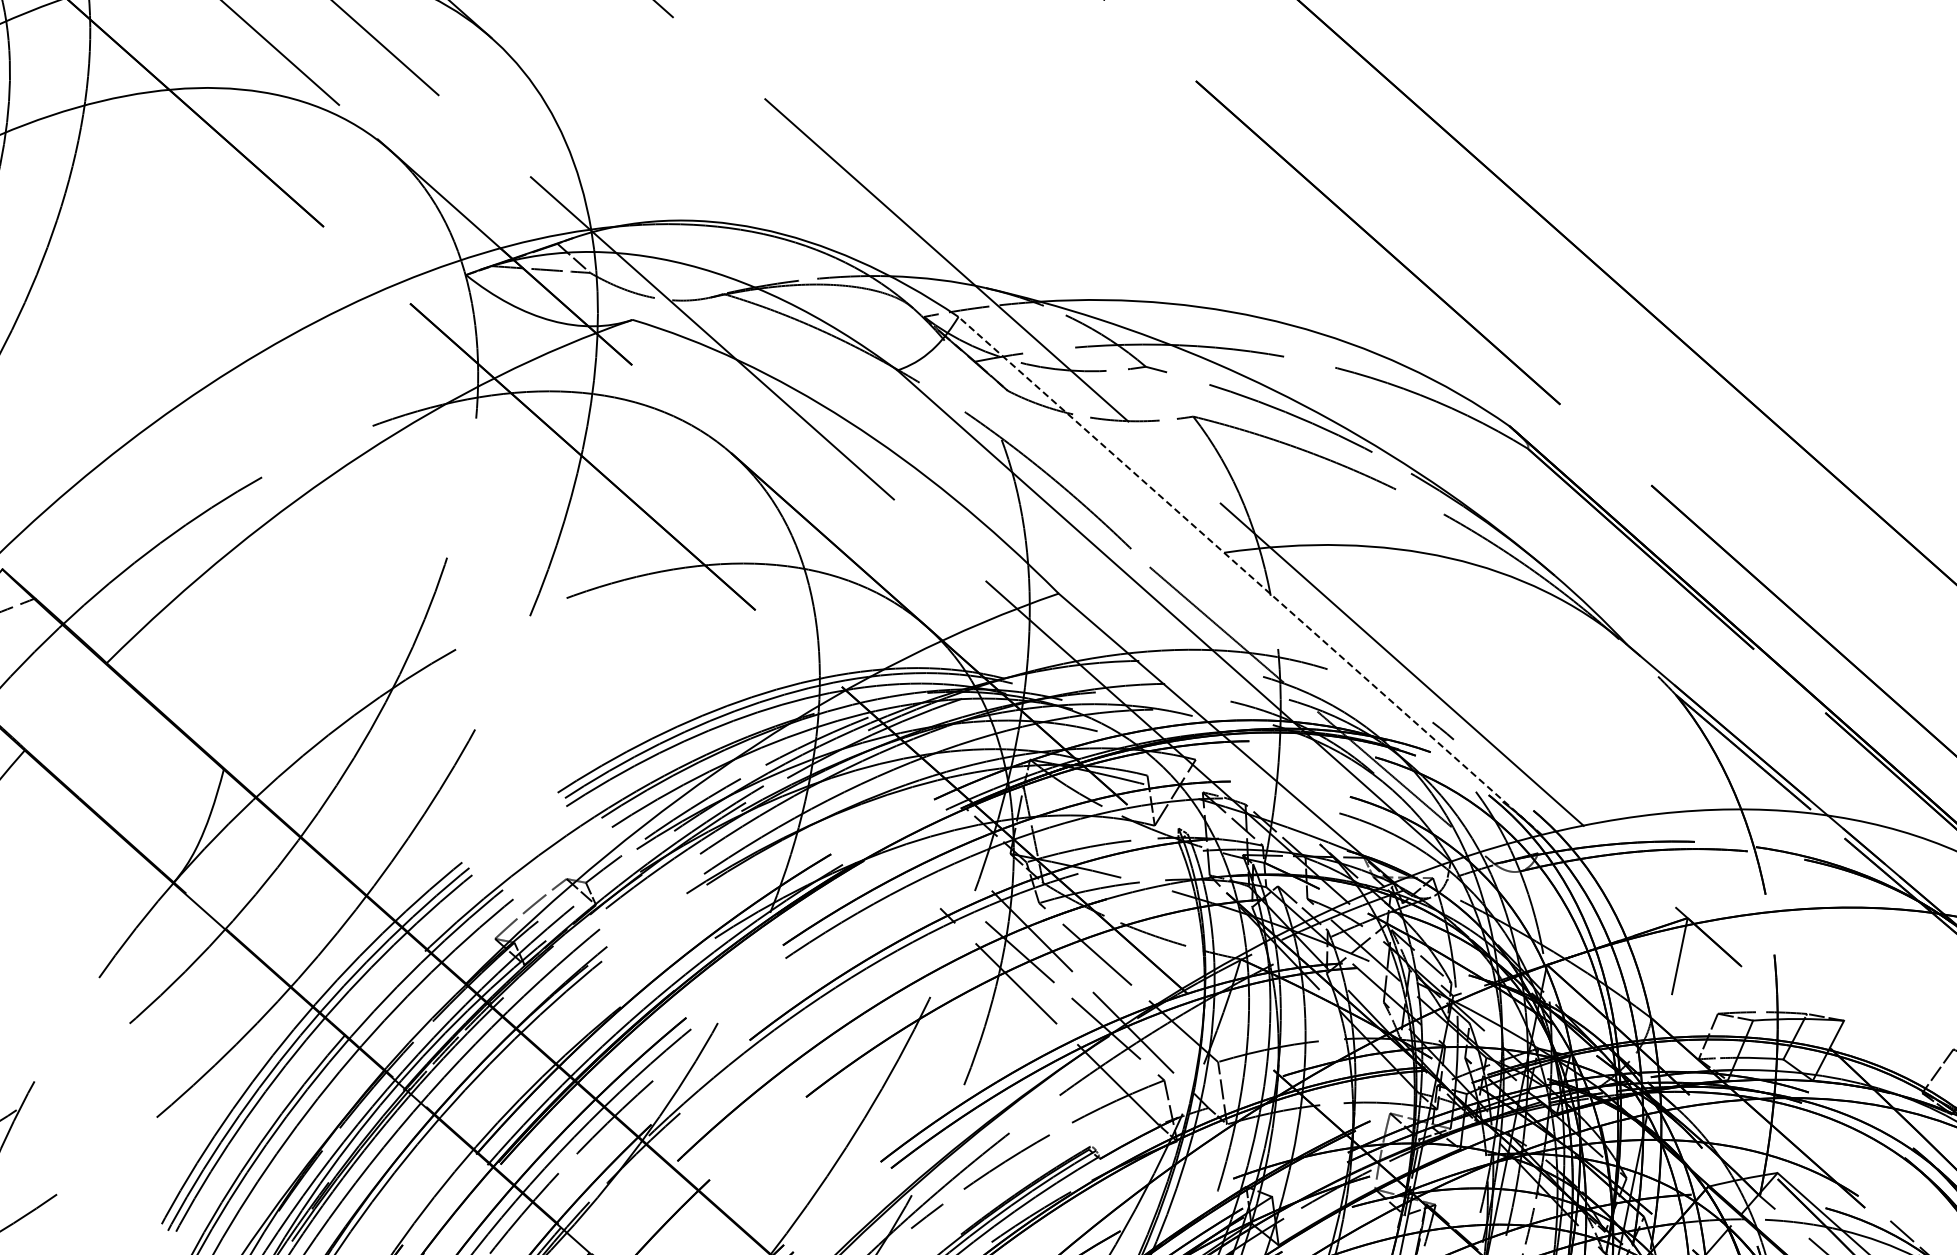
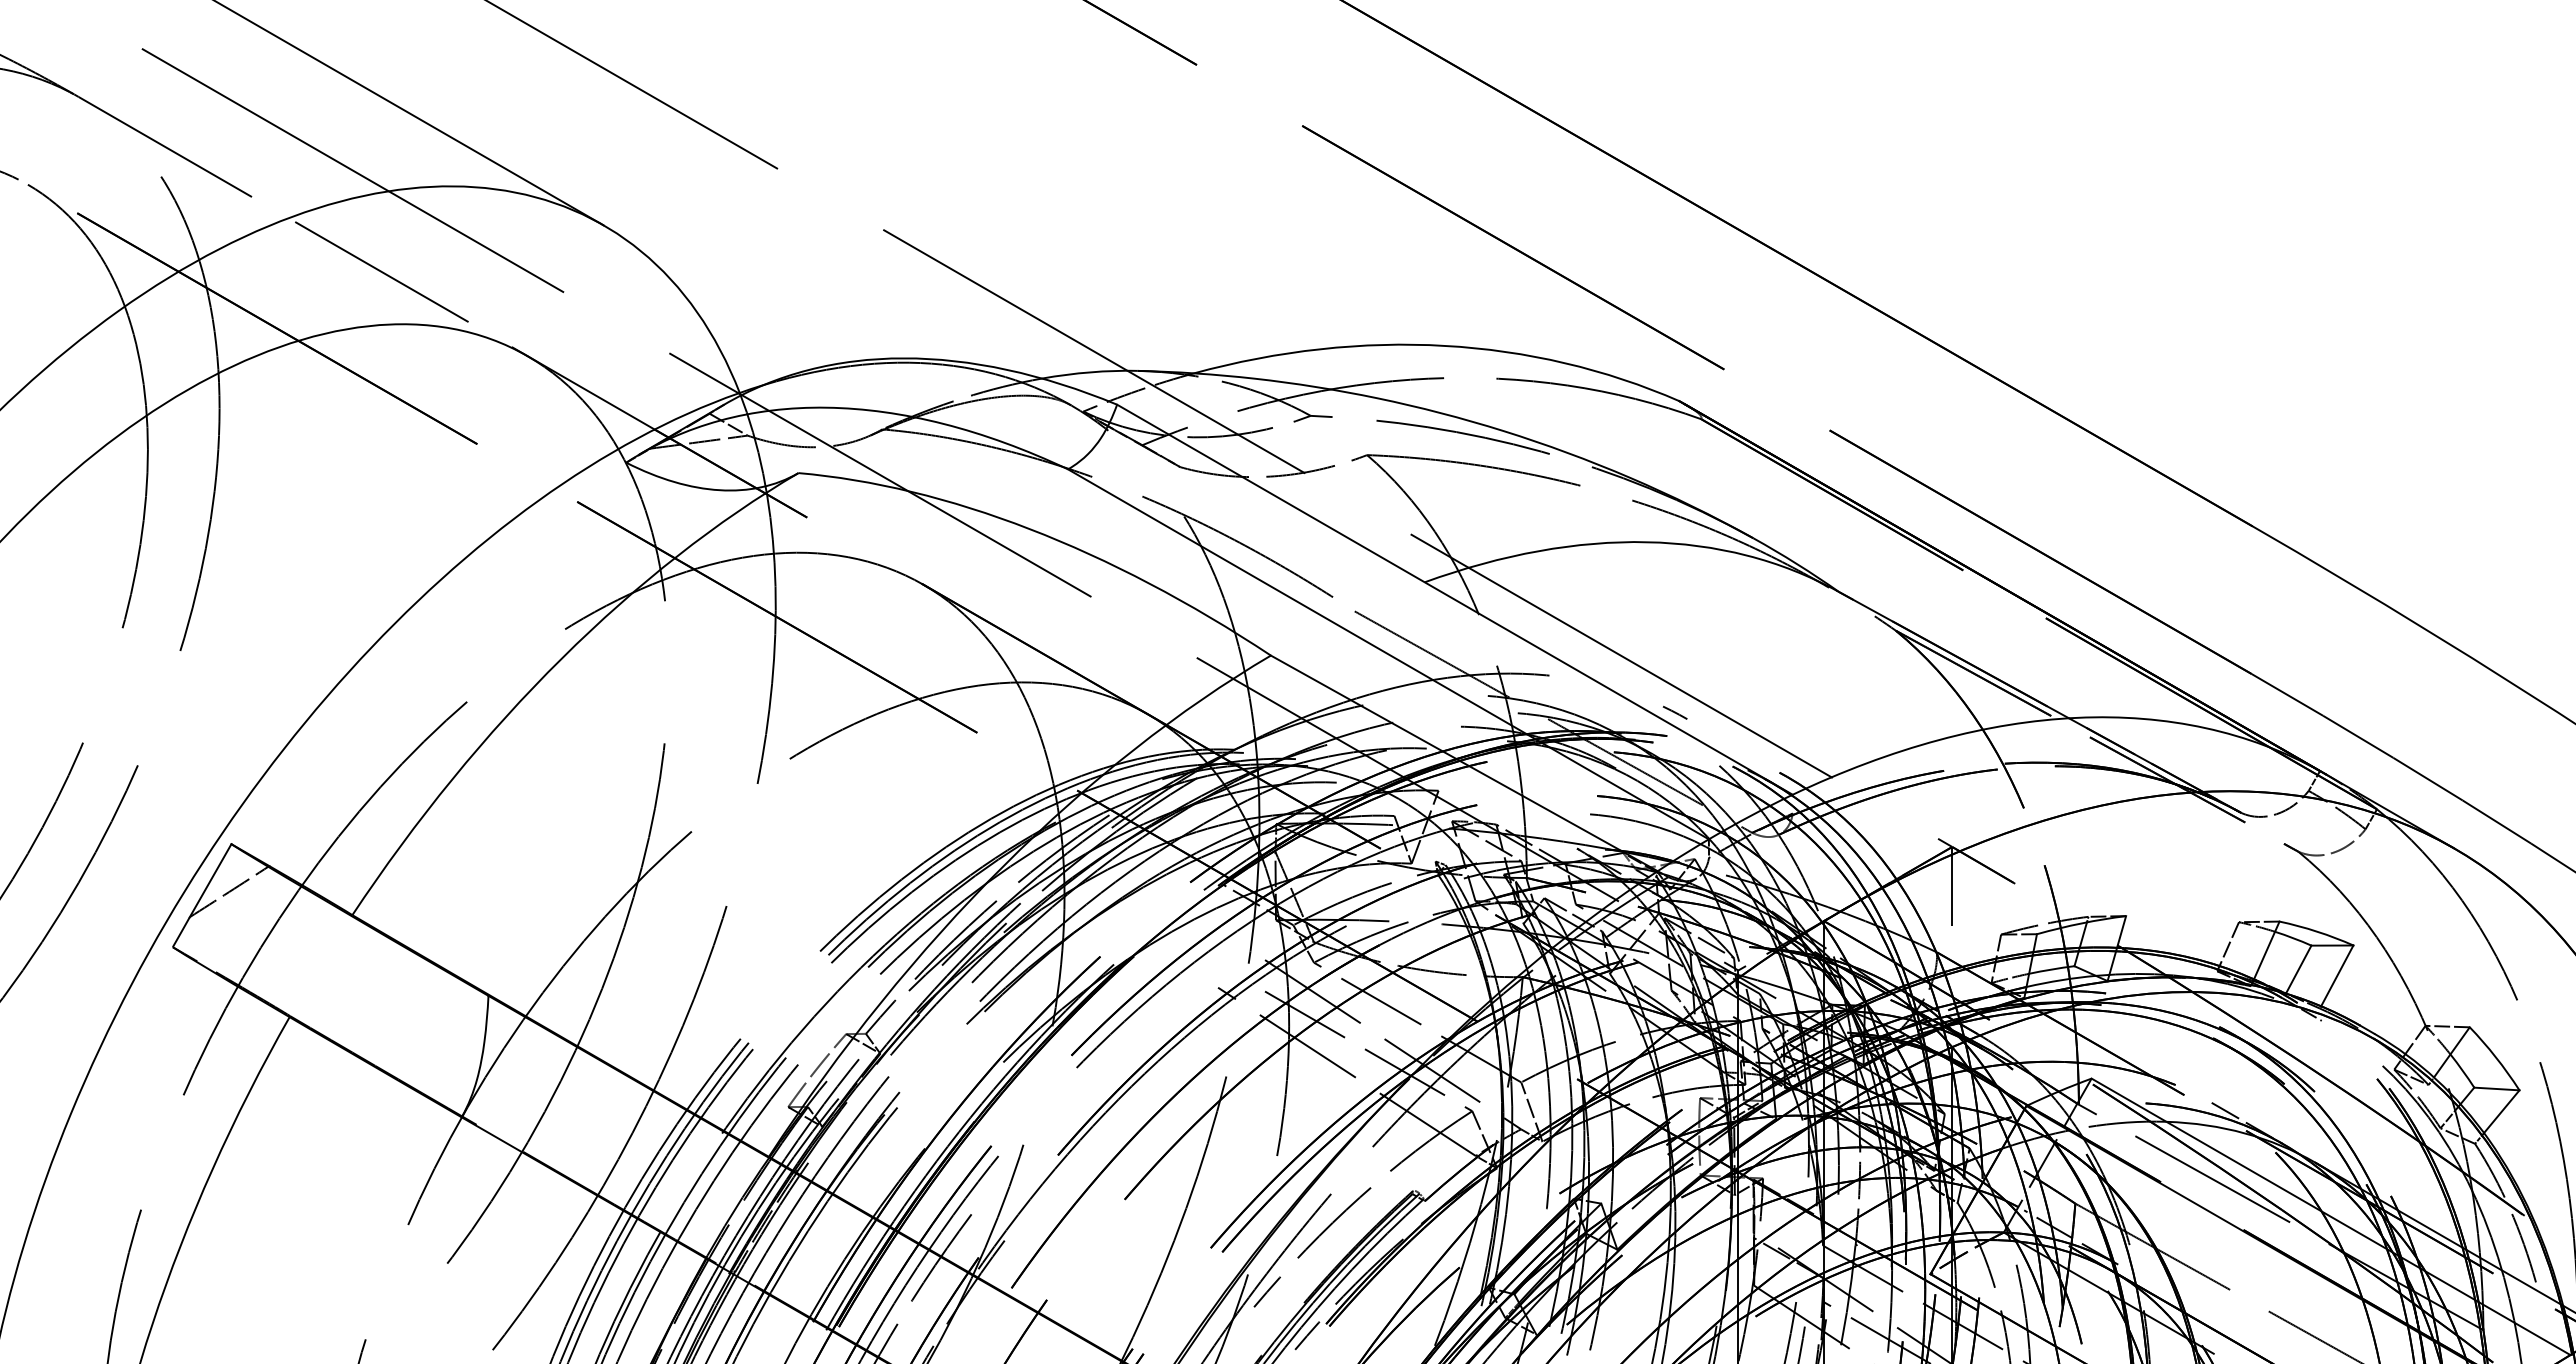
line: (1249, 575) -> (1454, 599), dashed -> solid

